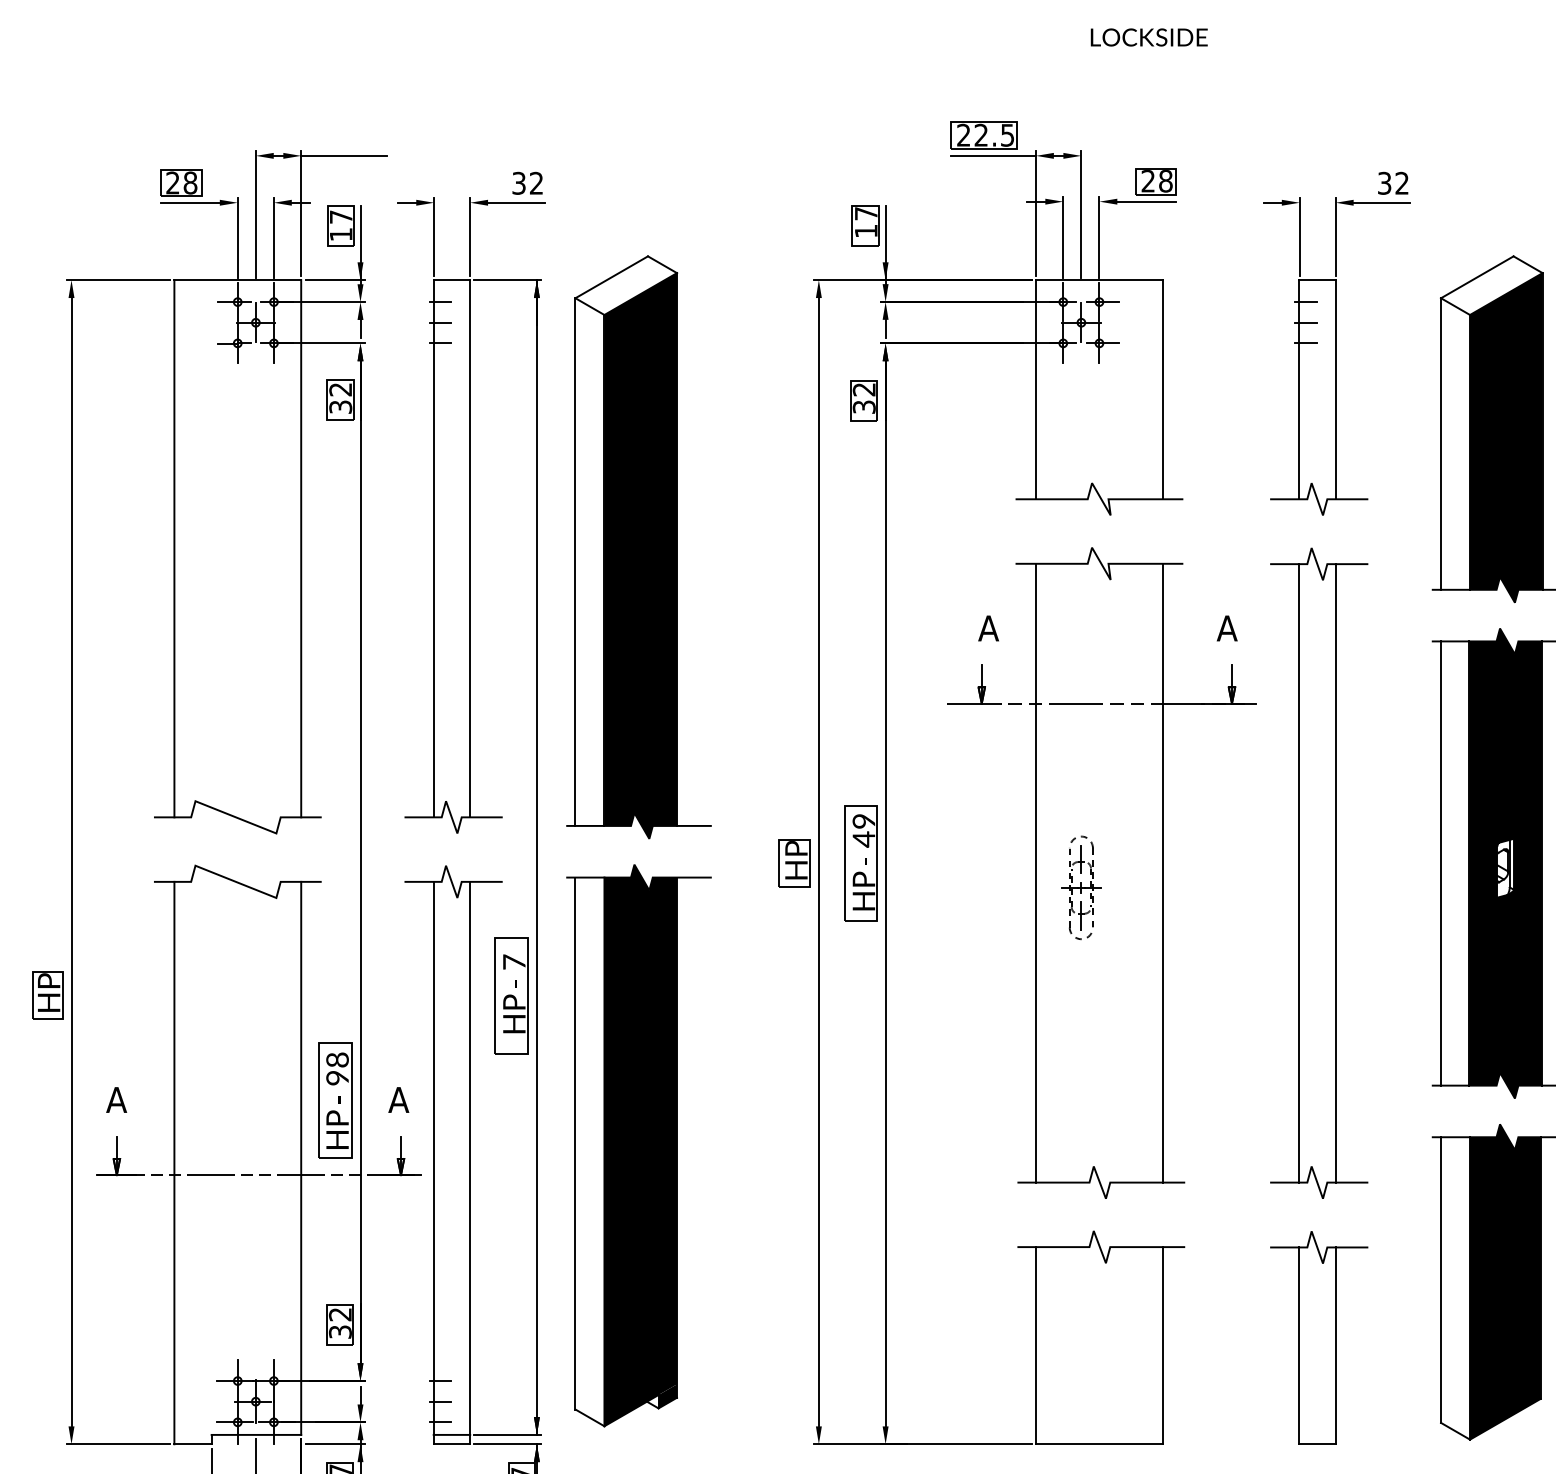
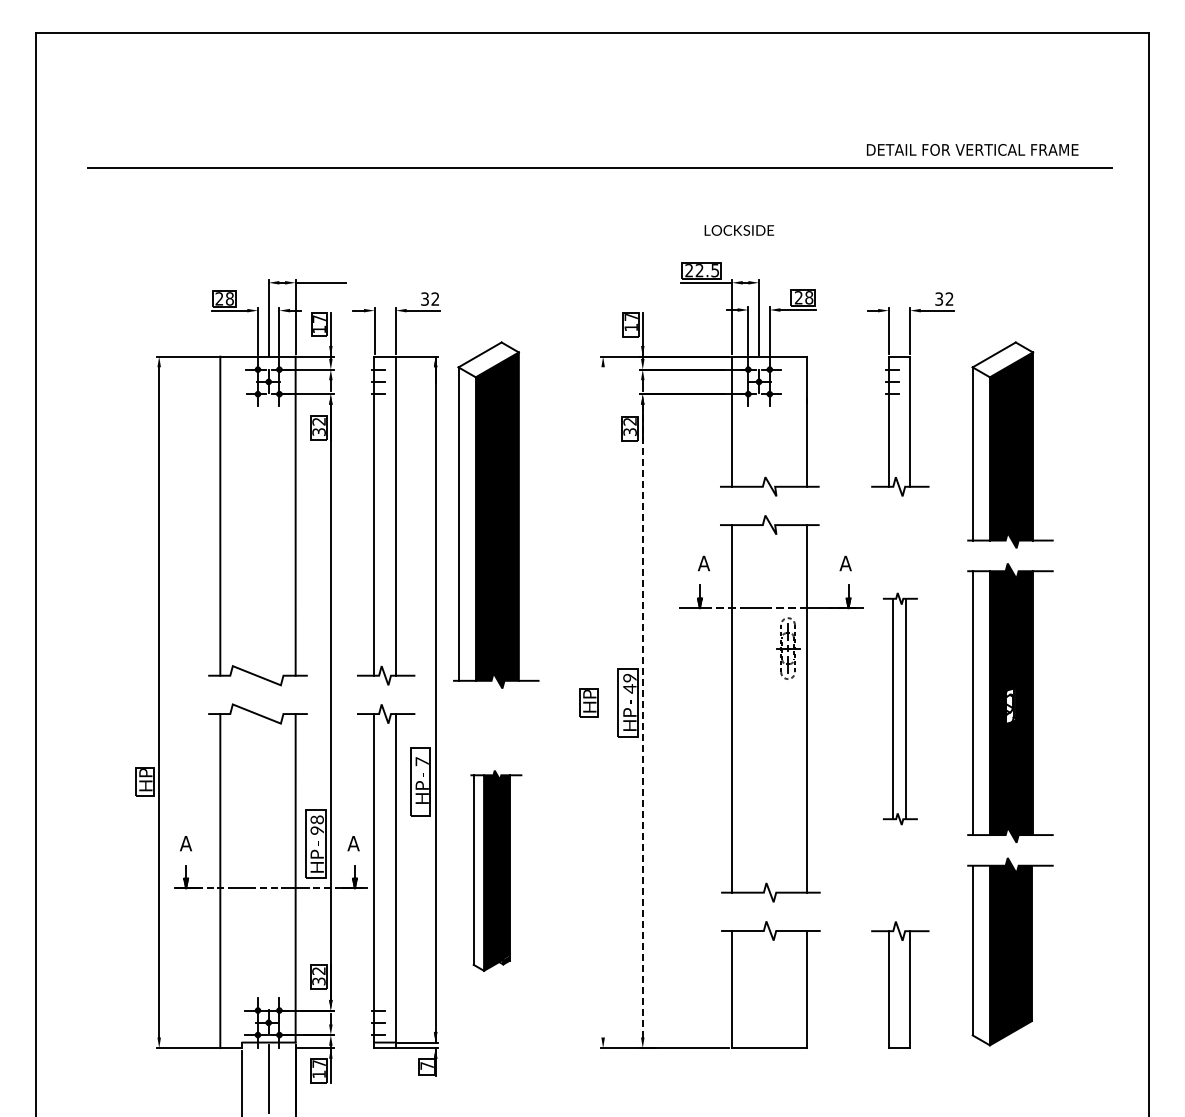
text: (1149, 37) -> (739, 230), moved
line: (819, 862) -> (603, 702), removed
part: (1319, 872) -> (900, 708), size x0.6
part: (1082, 887) -> (788, 648), moved
line: (885, 892) -> (642, 720), solid -> dashed
part: (639, 1145) -> (496, 870), size x0.6

